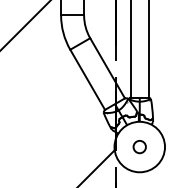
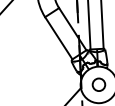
circle: (139, 147) -> (98, 85), size x1.4

